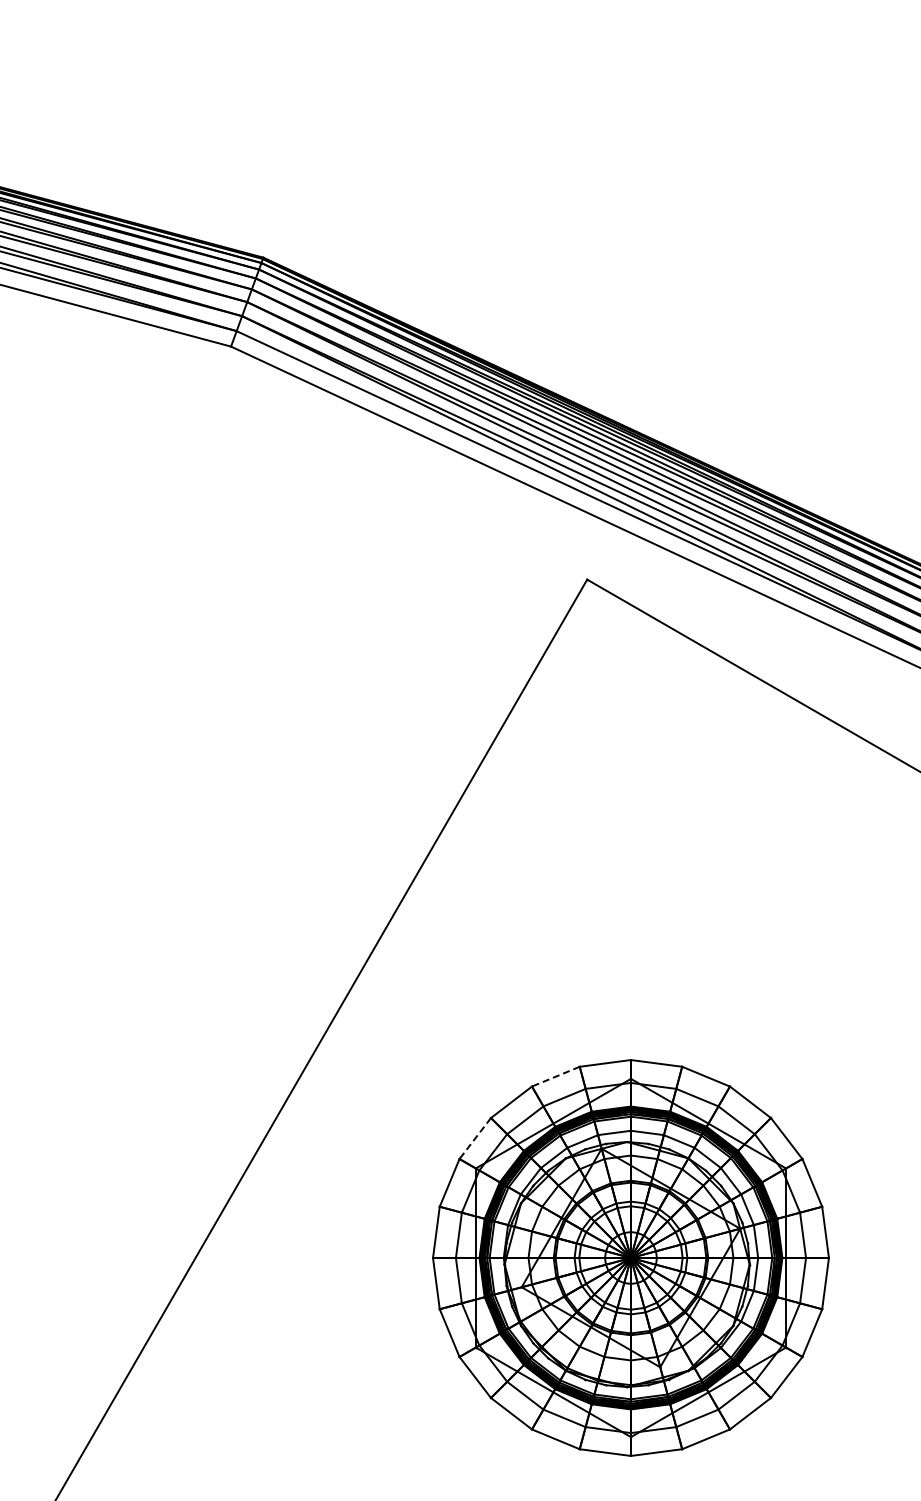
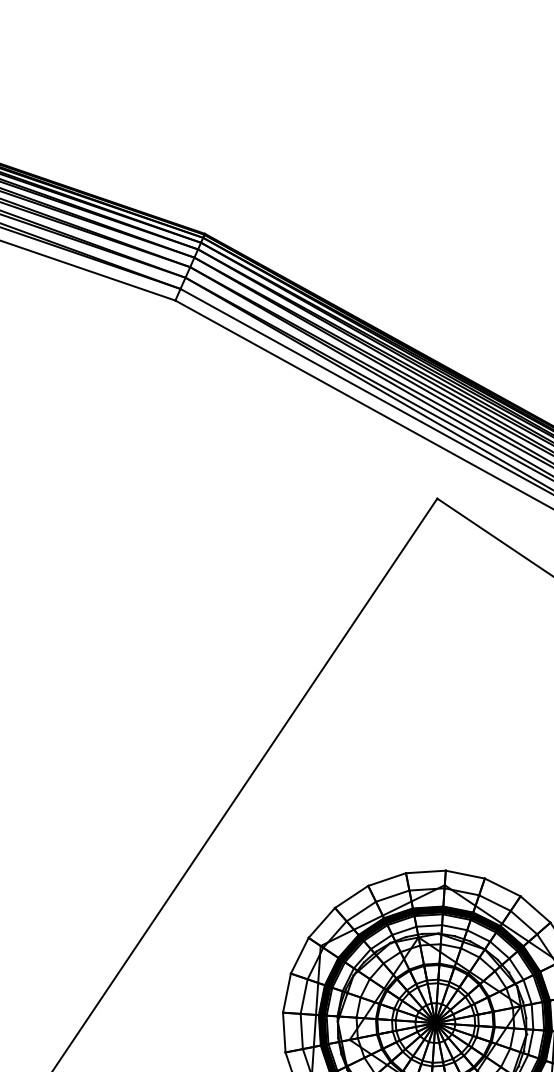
line: (555, 1076) -> (386, 879), dashed -> solid
line: (475, 1138) -> (322, 922), dashed -> solid

